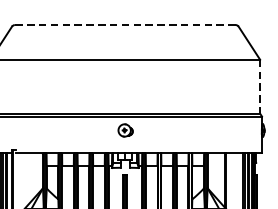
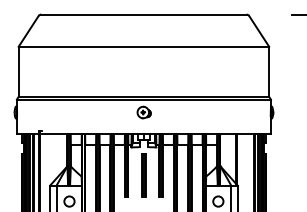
line: (124, 24) -> (143, 14), dashed -> solid
line: (260, 87) -> (269, 72), dashed -> solid

